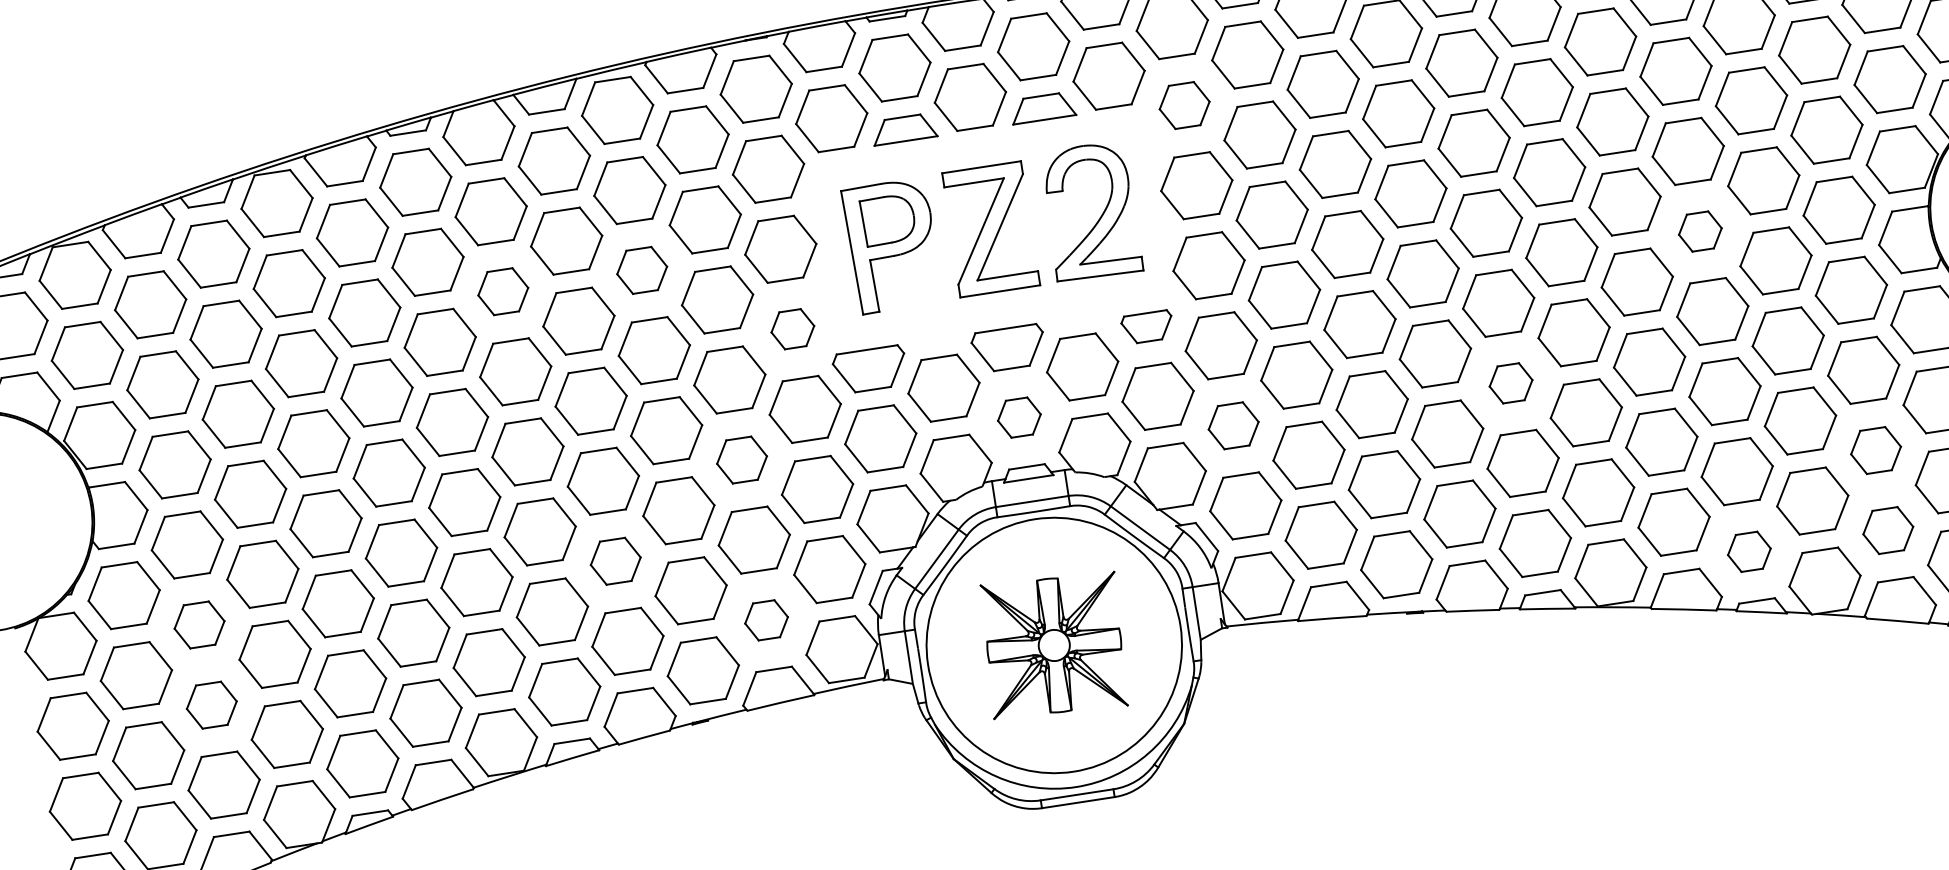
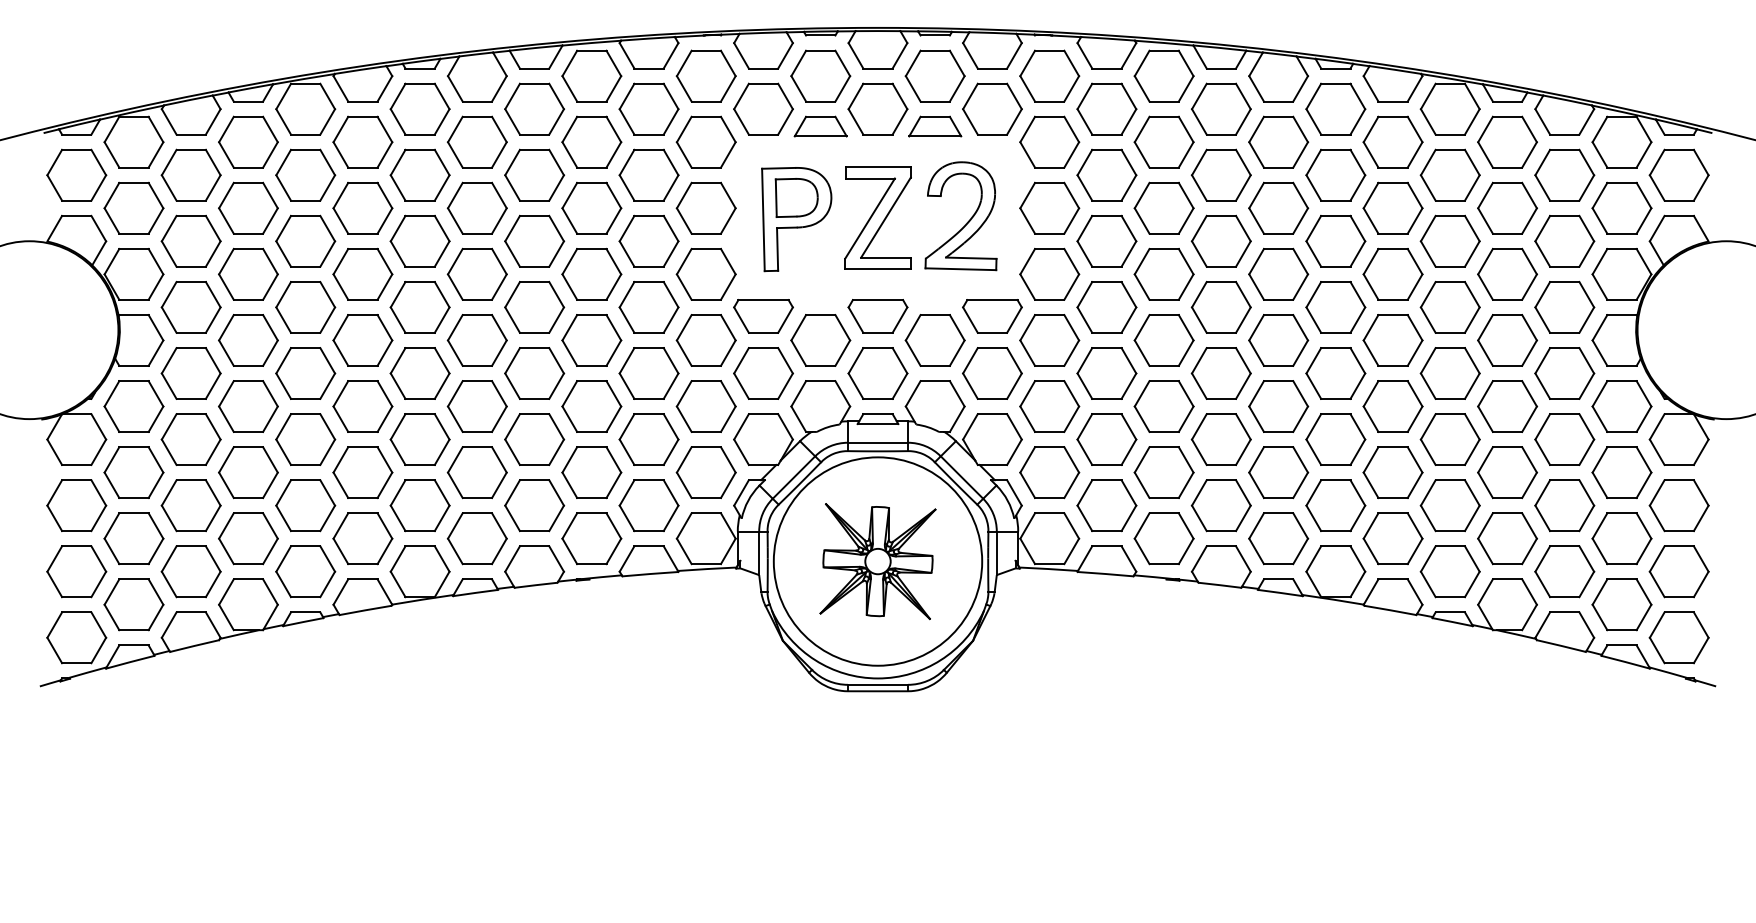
part: (1184, 104) -> (1049, 141), size x1.43
part: (1699, 231) -> (1449, 307), size x1.67
part: (641, 269) -> (591, 207), size x1.43
part: (502, 290) -> (476, 207), size x1.43
part: (1147, 327) -> (992, 316), size x1.43
part: (791, 328) -> (705, 273), size x1.67
part: (1510, 383) -> (1278, 406), size x1.67
part: (1018, 417) -> (877, 373), size x1.67
part: (1233, 425) -> (1049, 406), size x1.43
part: (1875, 450) -> (1564, 505), size x1.43
part: (741, 460) -> (648, 373), size x1.43
part: (1887, 530) -> (1564, 571), size x1.43
part: (1748, 551) -> (1449, 571), size x1.67
part: (615, 561) -> (534, 439), size x1.43
part: (765, 620) -> (648, 505), size x1.67
part: (198, 625) -> (190, 439), size x1.43
part: (210, 705) -> (190, 505), size x1.43

